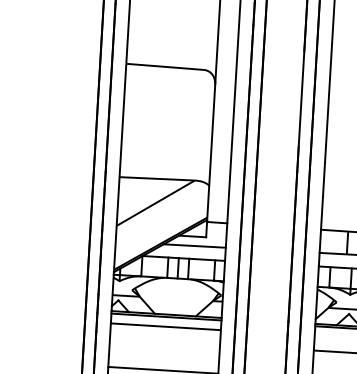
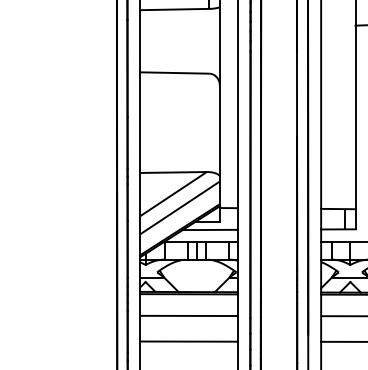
line: (161, 218) -> (179, 207), added
line: (165, 326) -> (188, 315), moved

